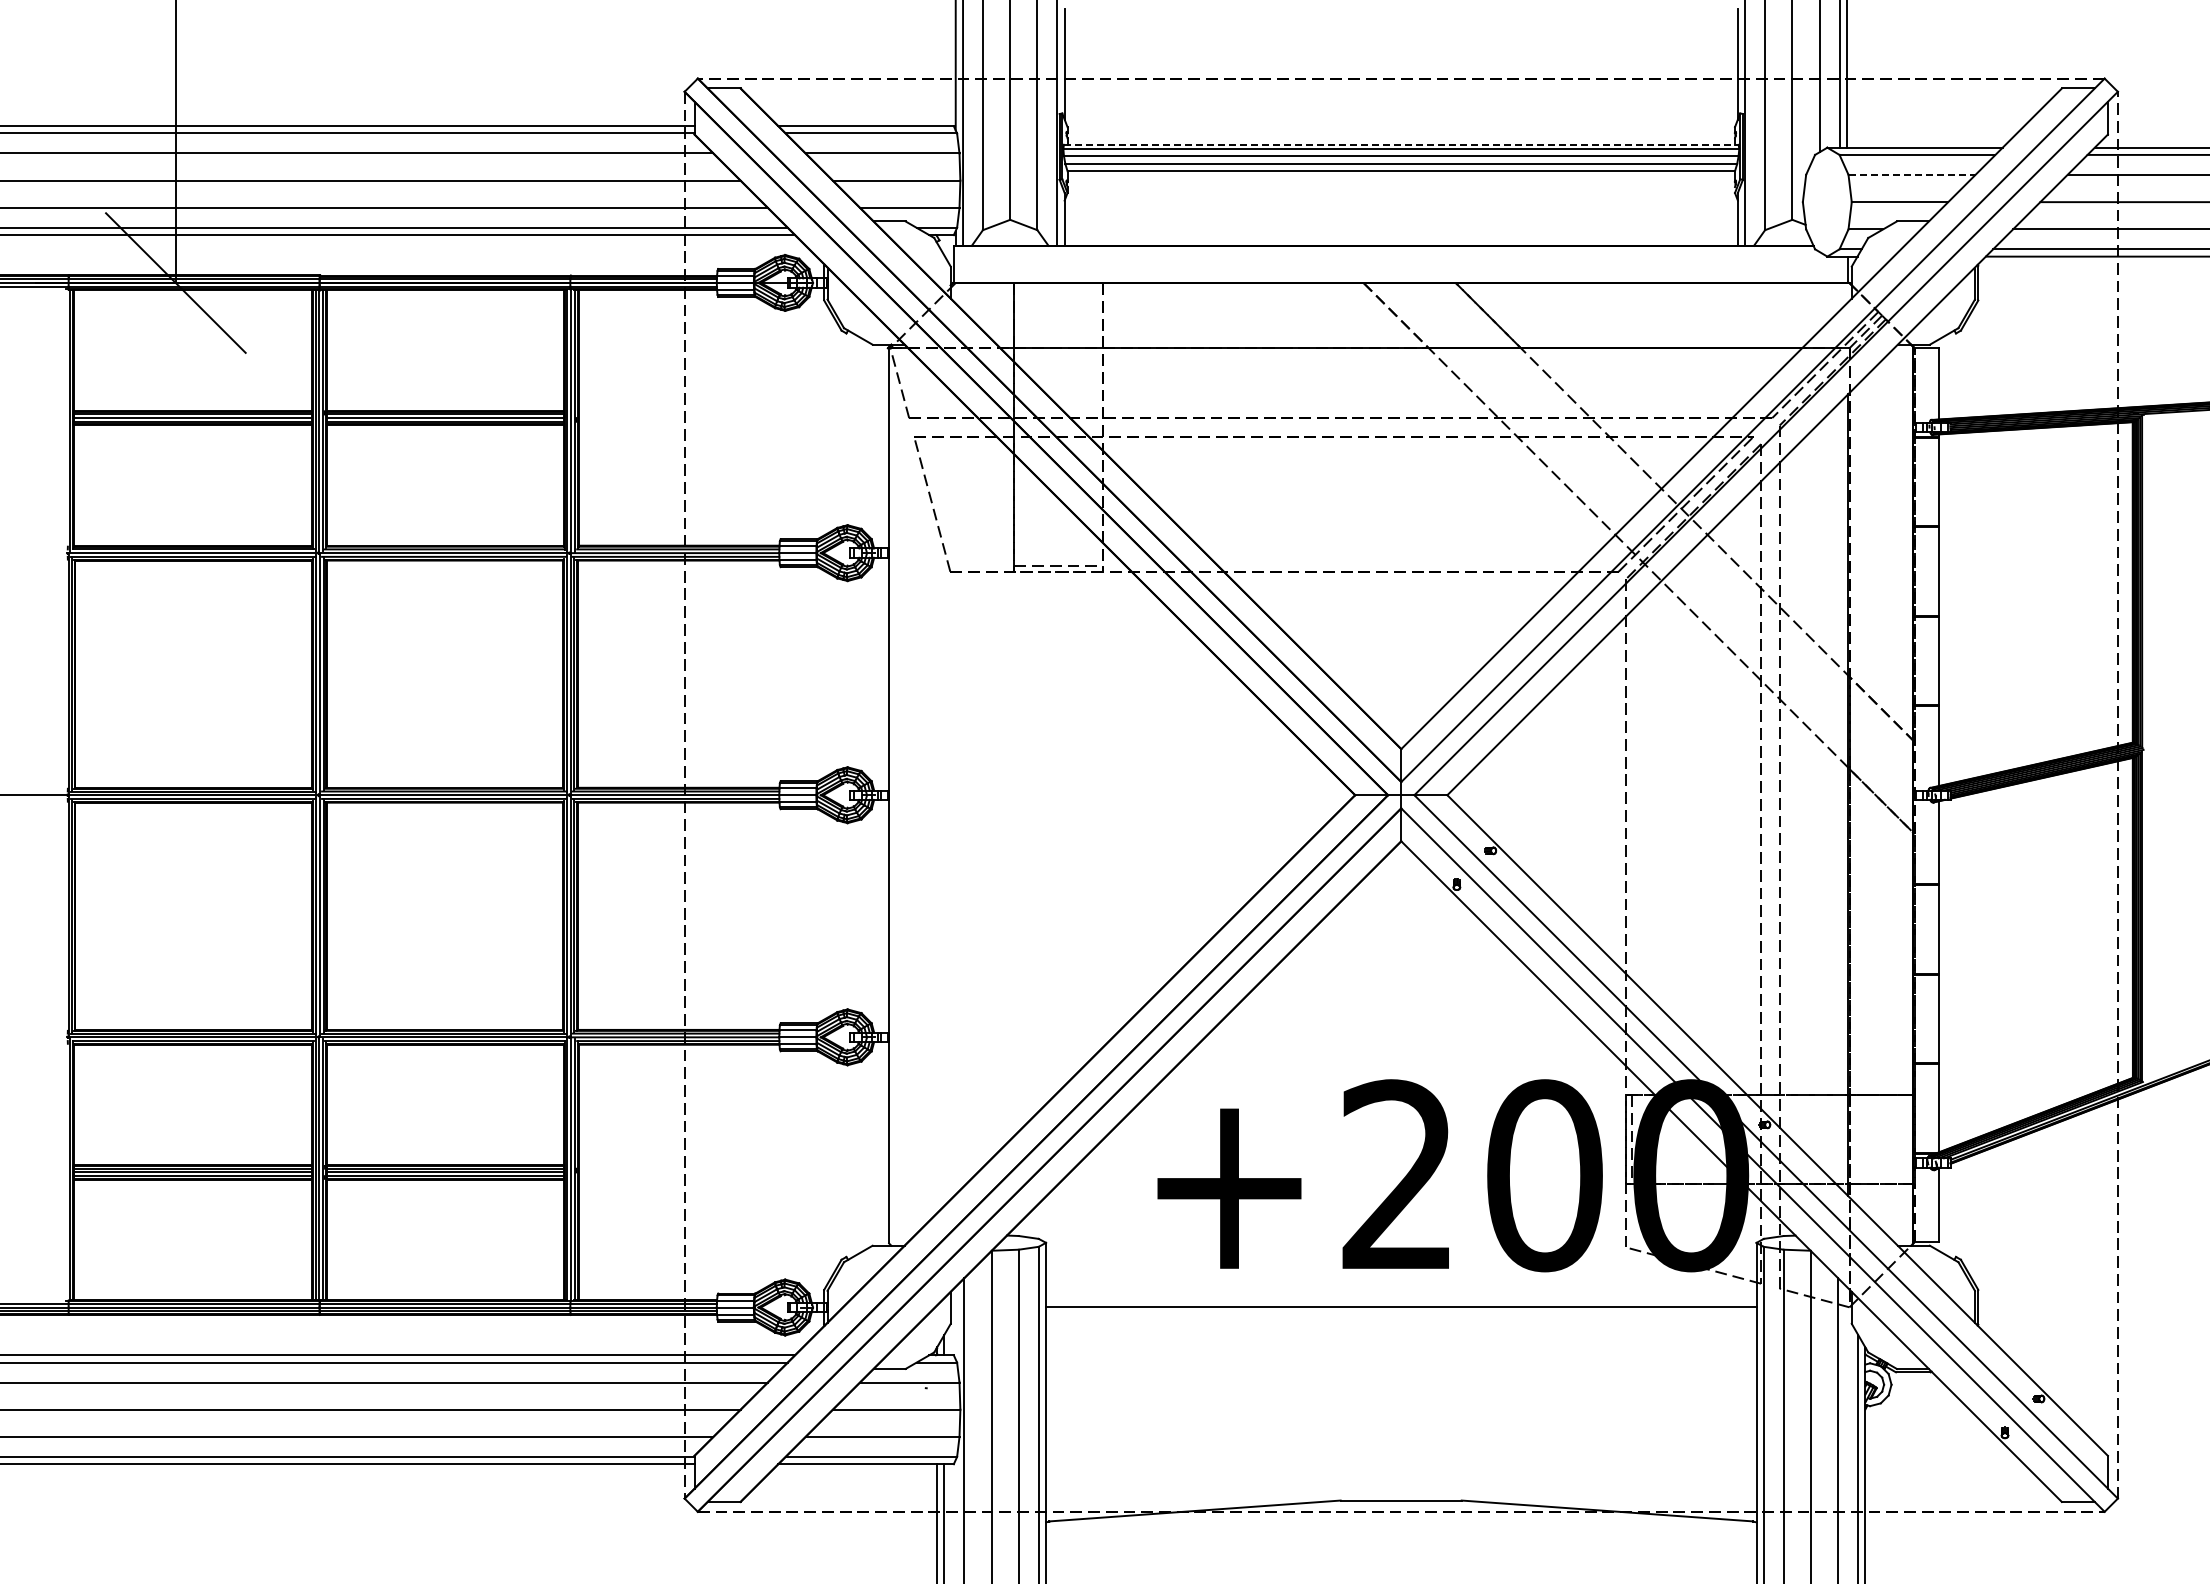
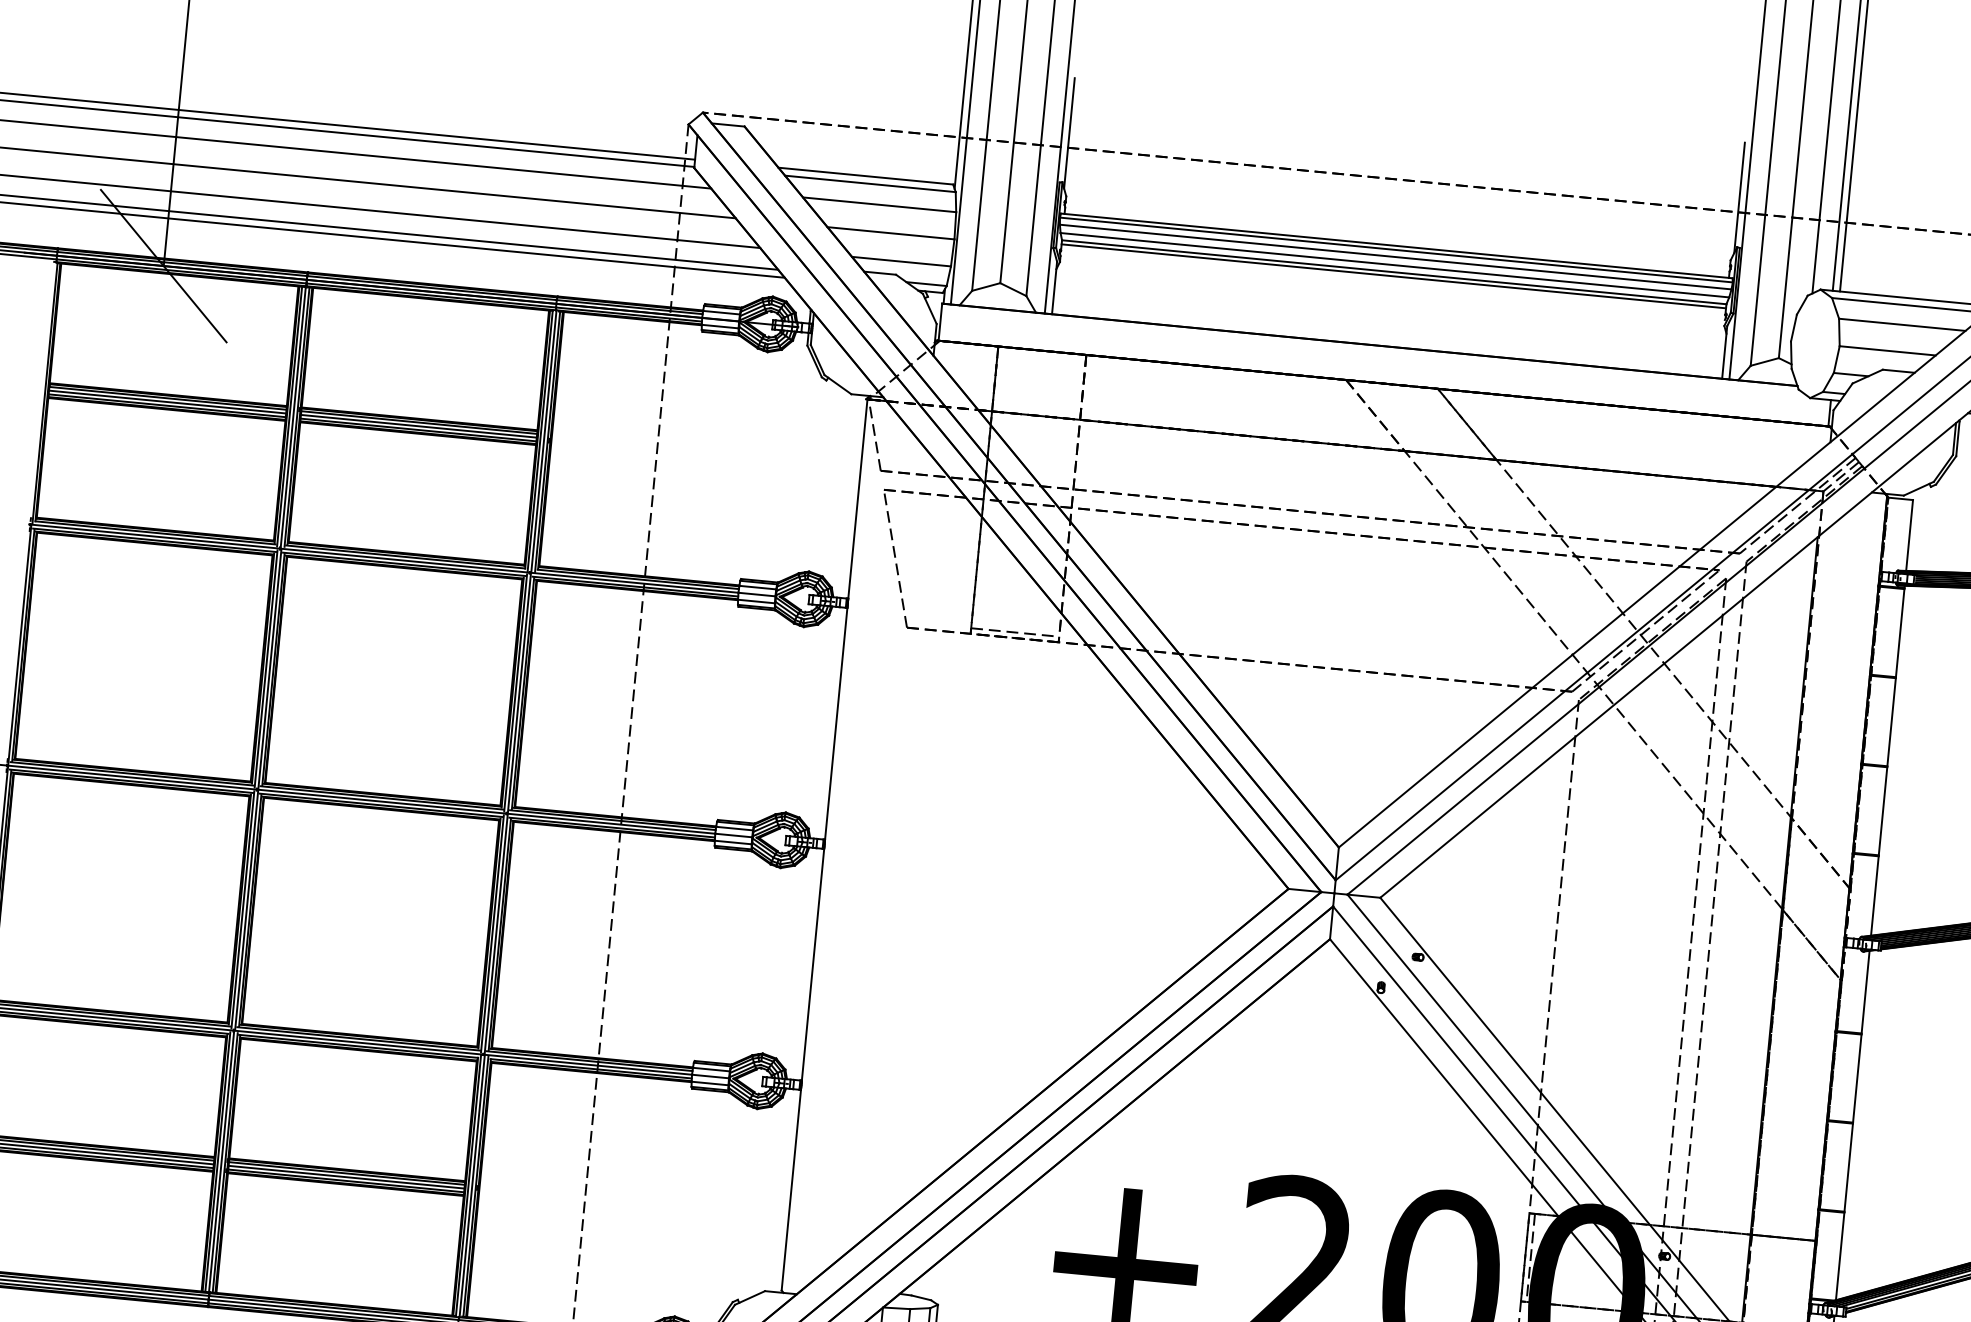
line: (1401, 144) -> (1397, 245), dashed -> solid
line: (1912, 174) -> (1902, 324), dashed -> solid
line: (1401, 175) -> (1394, 276), added

